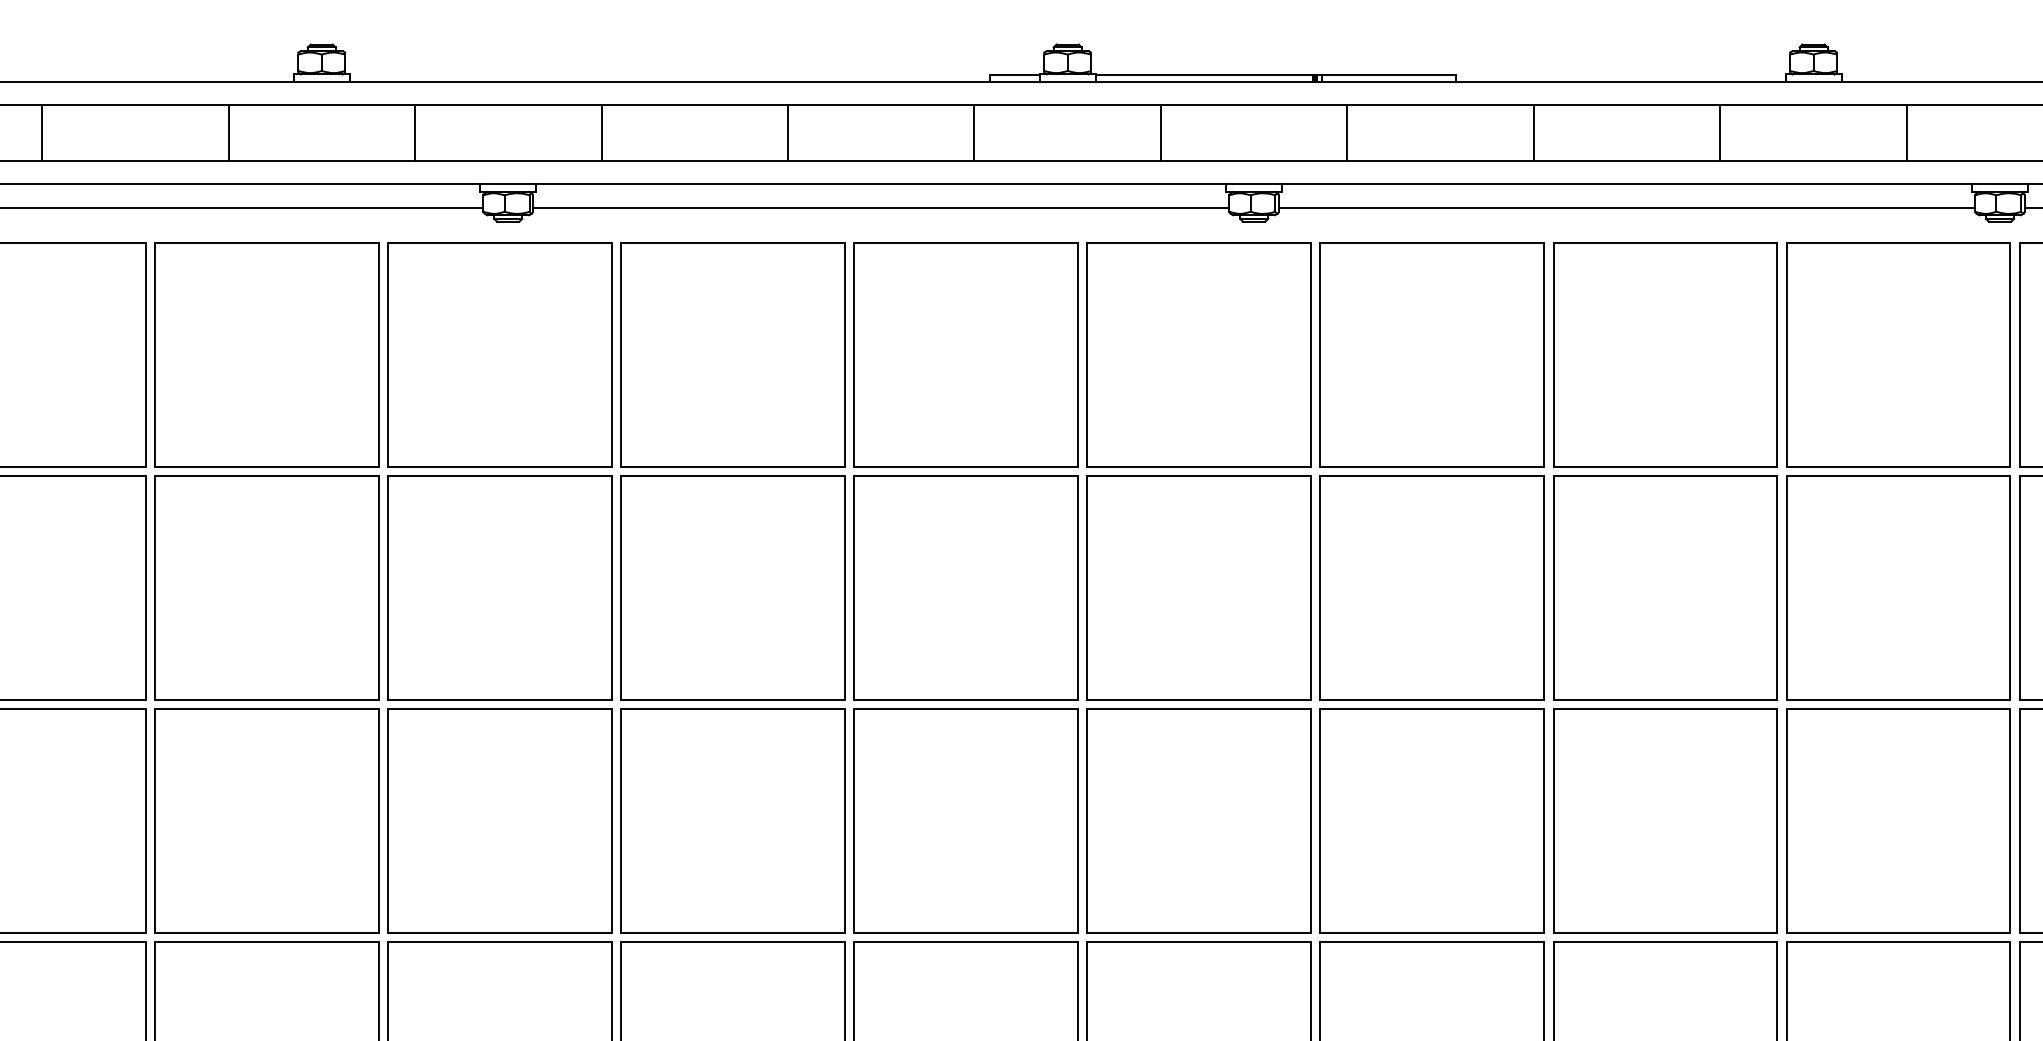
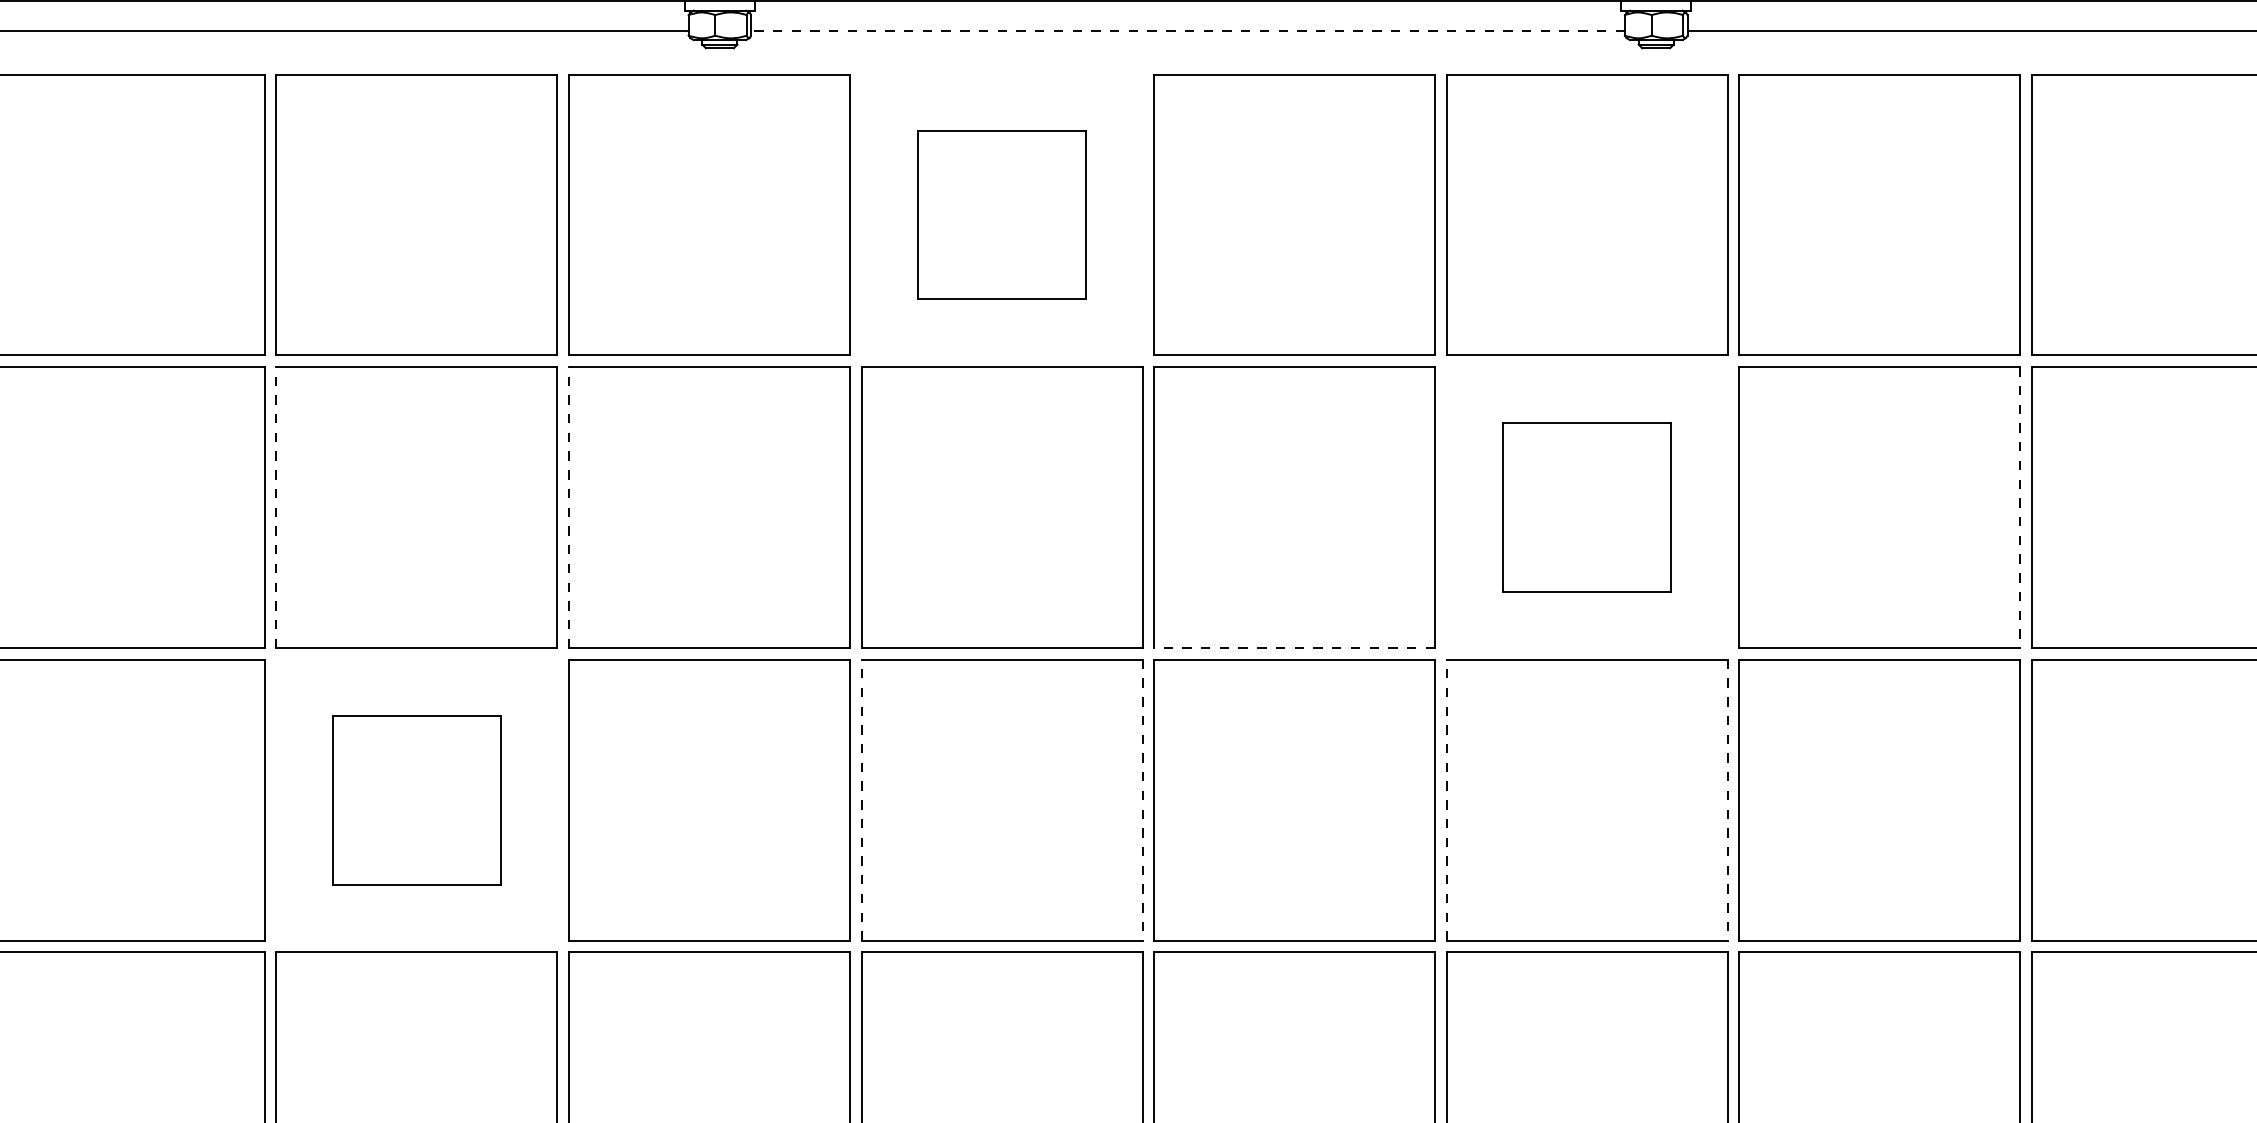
line: (880, 207) -> (1187, 30), solid -> dashed
part: (732, 354) -> (1001, 214), size x0.6
line: (154, 587) -> (275, 507), solid -> dashed
line: (388, 587) -> (569, 507), solid -> dashed
part: (1198, 587) -> (1586, 507), size x0.6
line: (1544, 587) -> (2020, 507), solid -> dashed
line: (966, 699) -> (1295, 647), solid -> dashed
part: (266, 820) -> (416, 799), size x0.6
line: (621, 820) -> (862, 799), solid -> dashed
line: (844, 820) -> (1141, 799), solid -> dashed
line: (1087, 820) -> (1447, 799), solid -> dashed
line: (1311, 820) -> (1728, 799), solid -> dashed

